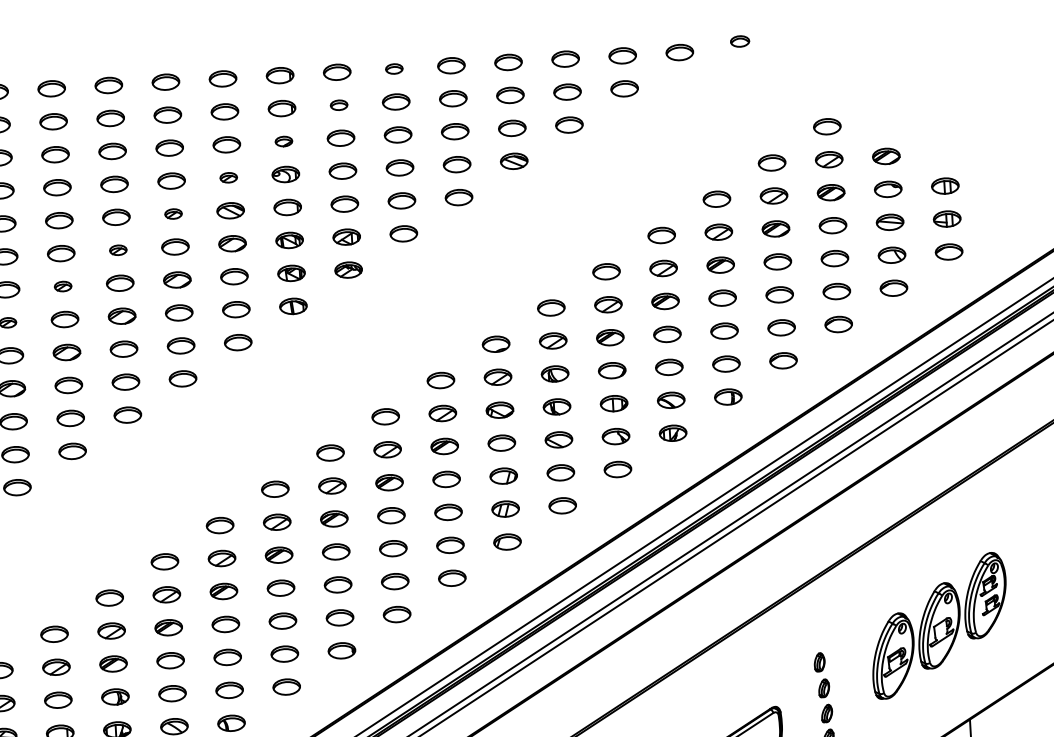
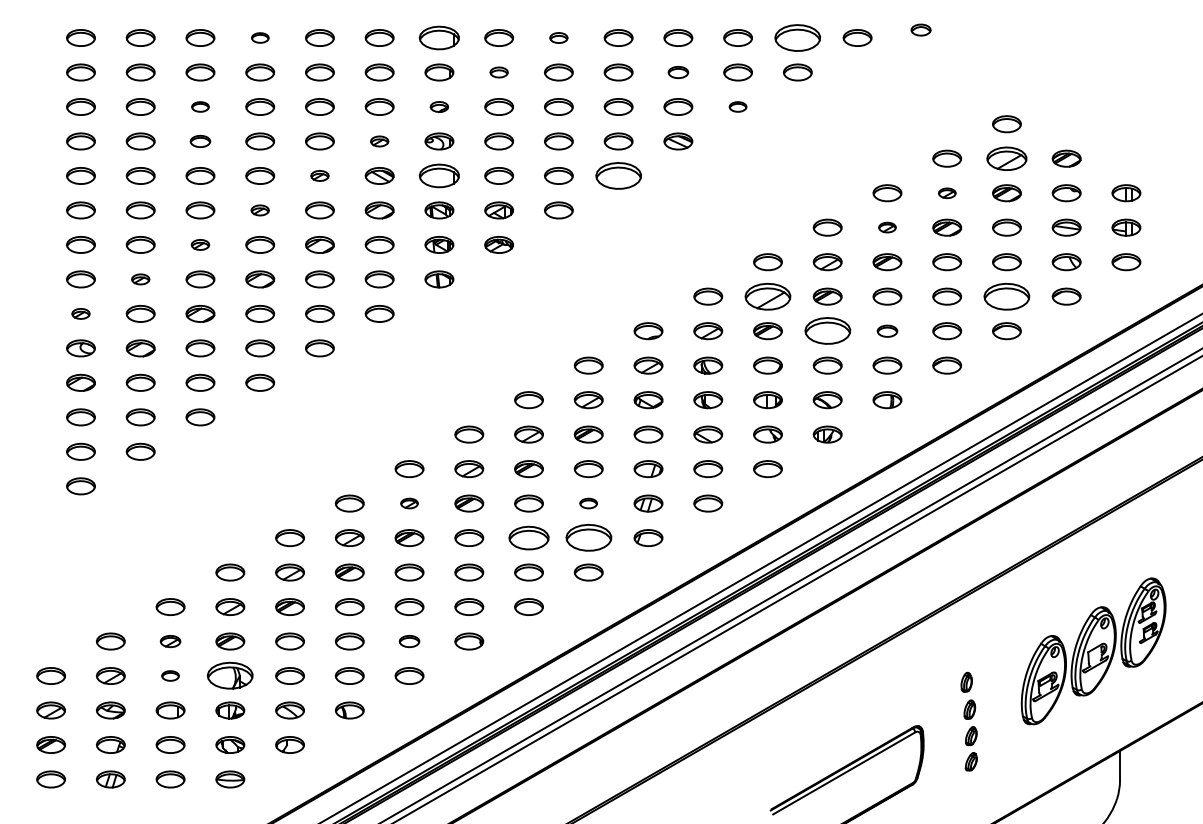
part: (622, 55) -> (797, 37), size x1.6
part: (280, 75) -> (439, 37), size x1.4
part: (109, 84) -> (260, 37), size x0.6
part: (510, 95) -> (678, 72), size x0.7
part: (568, 124) -> (737, 106), size x0.6
part: (55, 154) -> (200, 106), size x0.6
part: (828, 159) -> (1006, 158), size x1.4
part: (57, 187) -> (200, 141), size x0.7
part: (774, 196) -> (947, 193), size x0.6
part: (458, 197) -> (618, 175), size x1.6
part: (287, 207) -> (439, 175), size x1.4
part: (718, 232) -> (887, 227), size x0.6
part: (836, 291) -> (1006, 296), size x1.6
part: (607, 304) -> (767, 296), size x1.6
part: (724, 331) -> (887, 331), size x0.7
part: (667, 334) -> (827, 331), size x1.6
part: (448, 512) -> (588, 503), size x0.6
part: (277, 522) -> (409, 503), size x0.6
part: (450, 545) -> (588, 538), size x1.6
part: (392, 548) -> (528, 537), size x1.4
part: (284, 654) -> (409, 641), size x0.7
part: (56, 667) -> (170, 641), size x0.7
part: (115, 697) -> (230, 676), size x1.6
part: (58, 699) -> (170, 675), size x0.6

